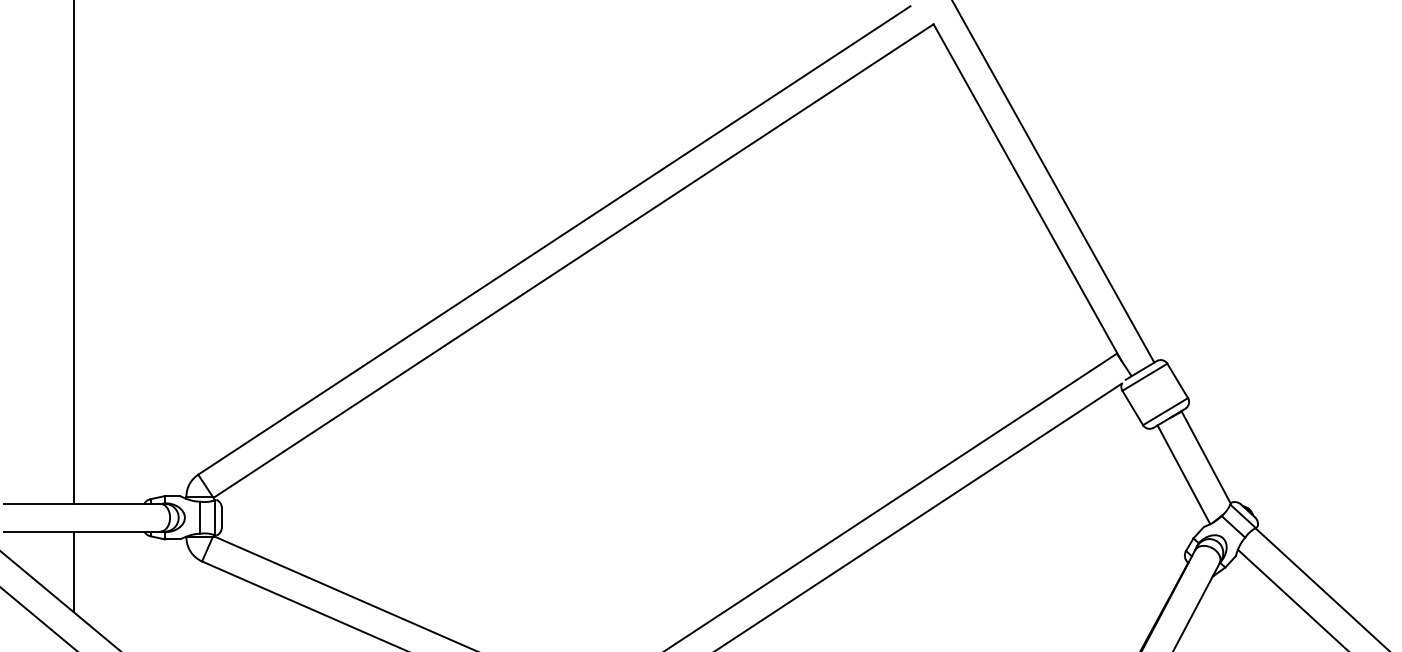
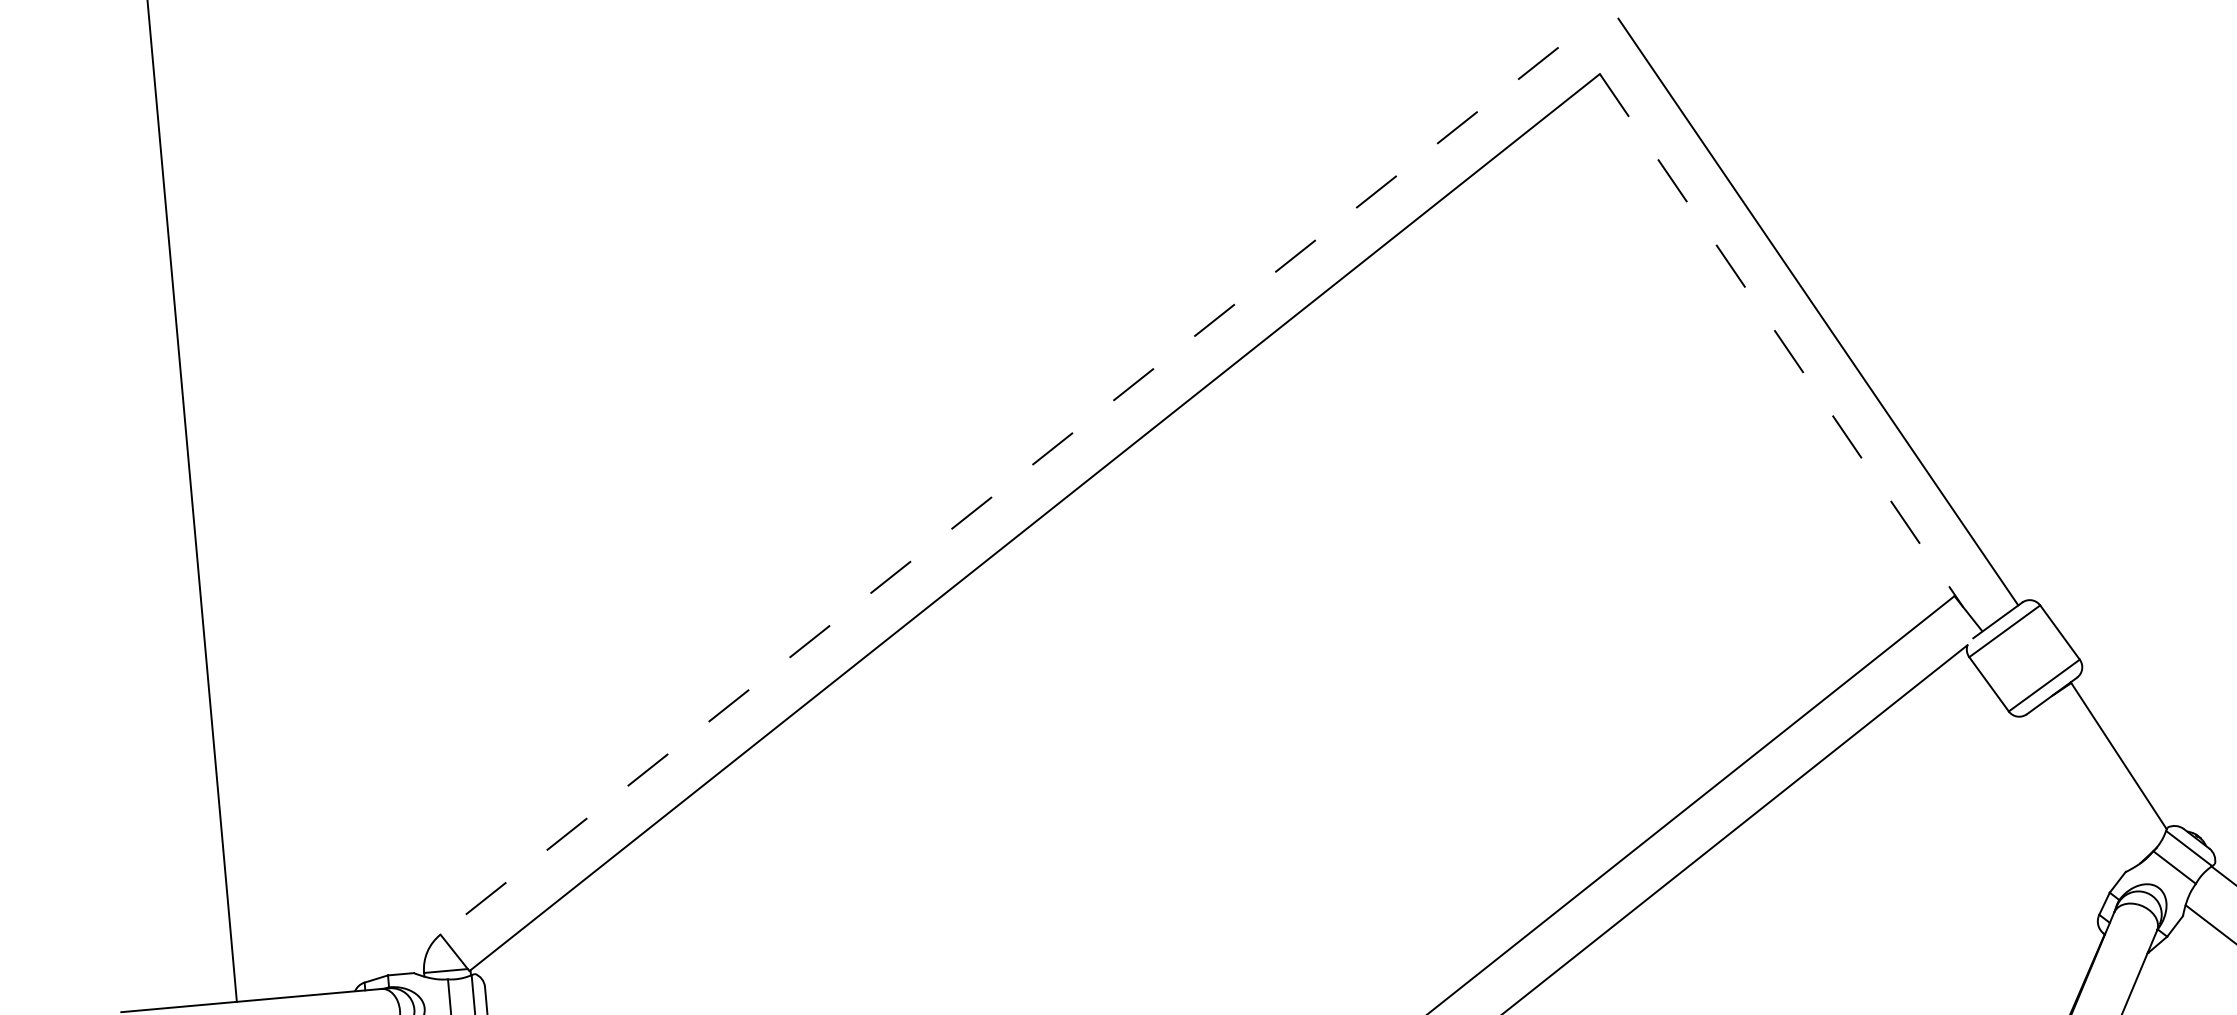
line: (1027, 192) -> (1781, 340), solid -> dashed
line: (553, 240) -> (998, 491), solid -> dashed
line: (1183, 474) -> (2083, 787), removed

